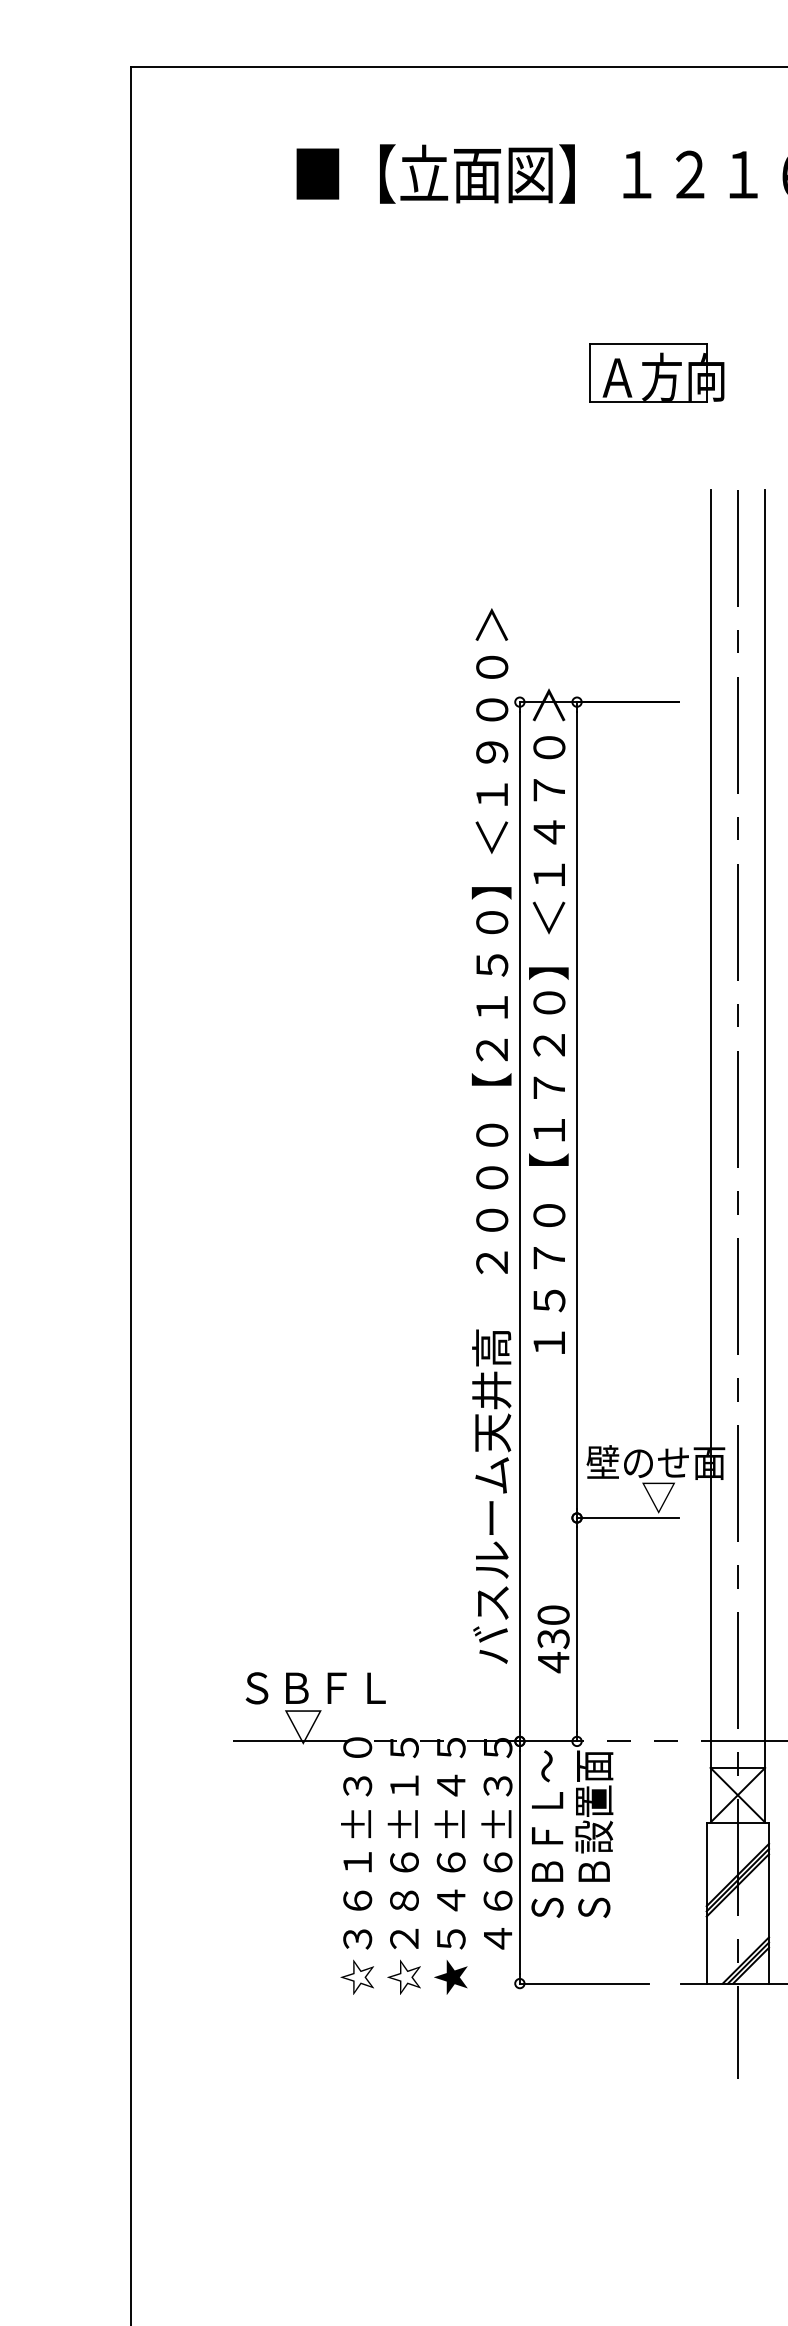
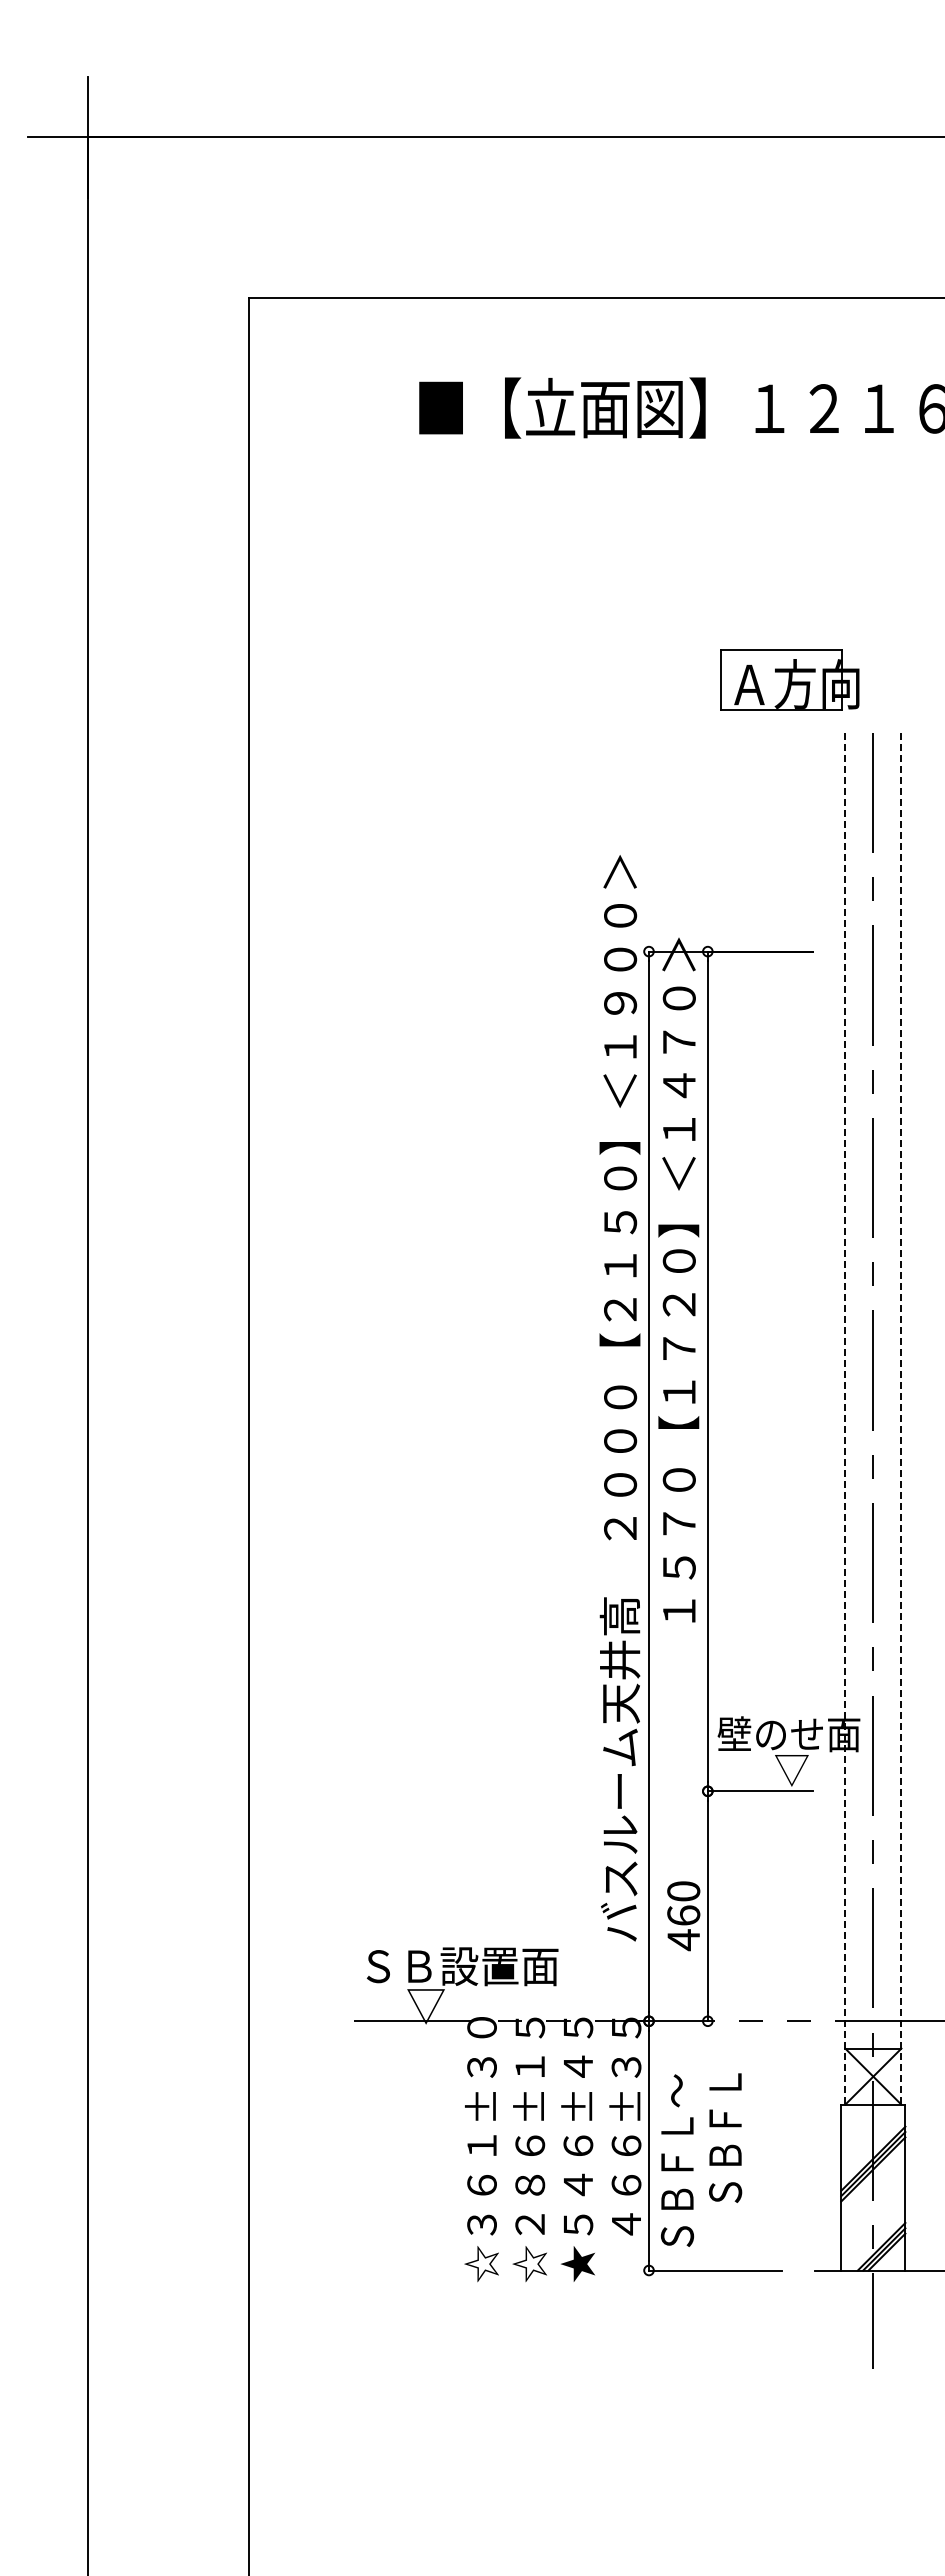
part: (656, 372) -> (789, 679), moved
line: (710, 1155) -> (845, 1418), solid -> dashed
line: (765, 1155) -> (901, 1418), solid -> dashed
text: (553, 1638) -> (683, 1915), 430 -> 460
text: (374, 1688) -> (499, 1966), ＳＢＦＬ -> ＳＢ設置面
text: (594, 1801) -> (725, 2083), ＳＢ設置面 -> ＳＢＦＬ
text: (547, 1833) -> (677, 2160), moved

